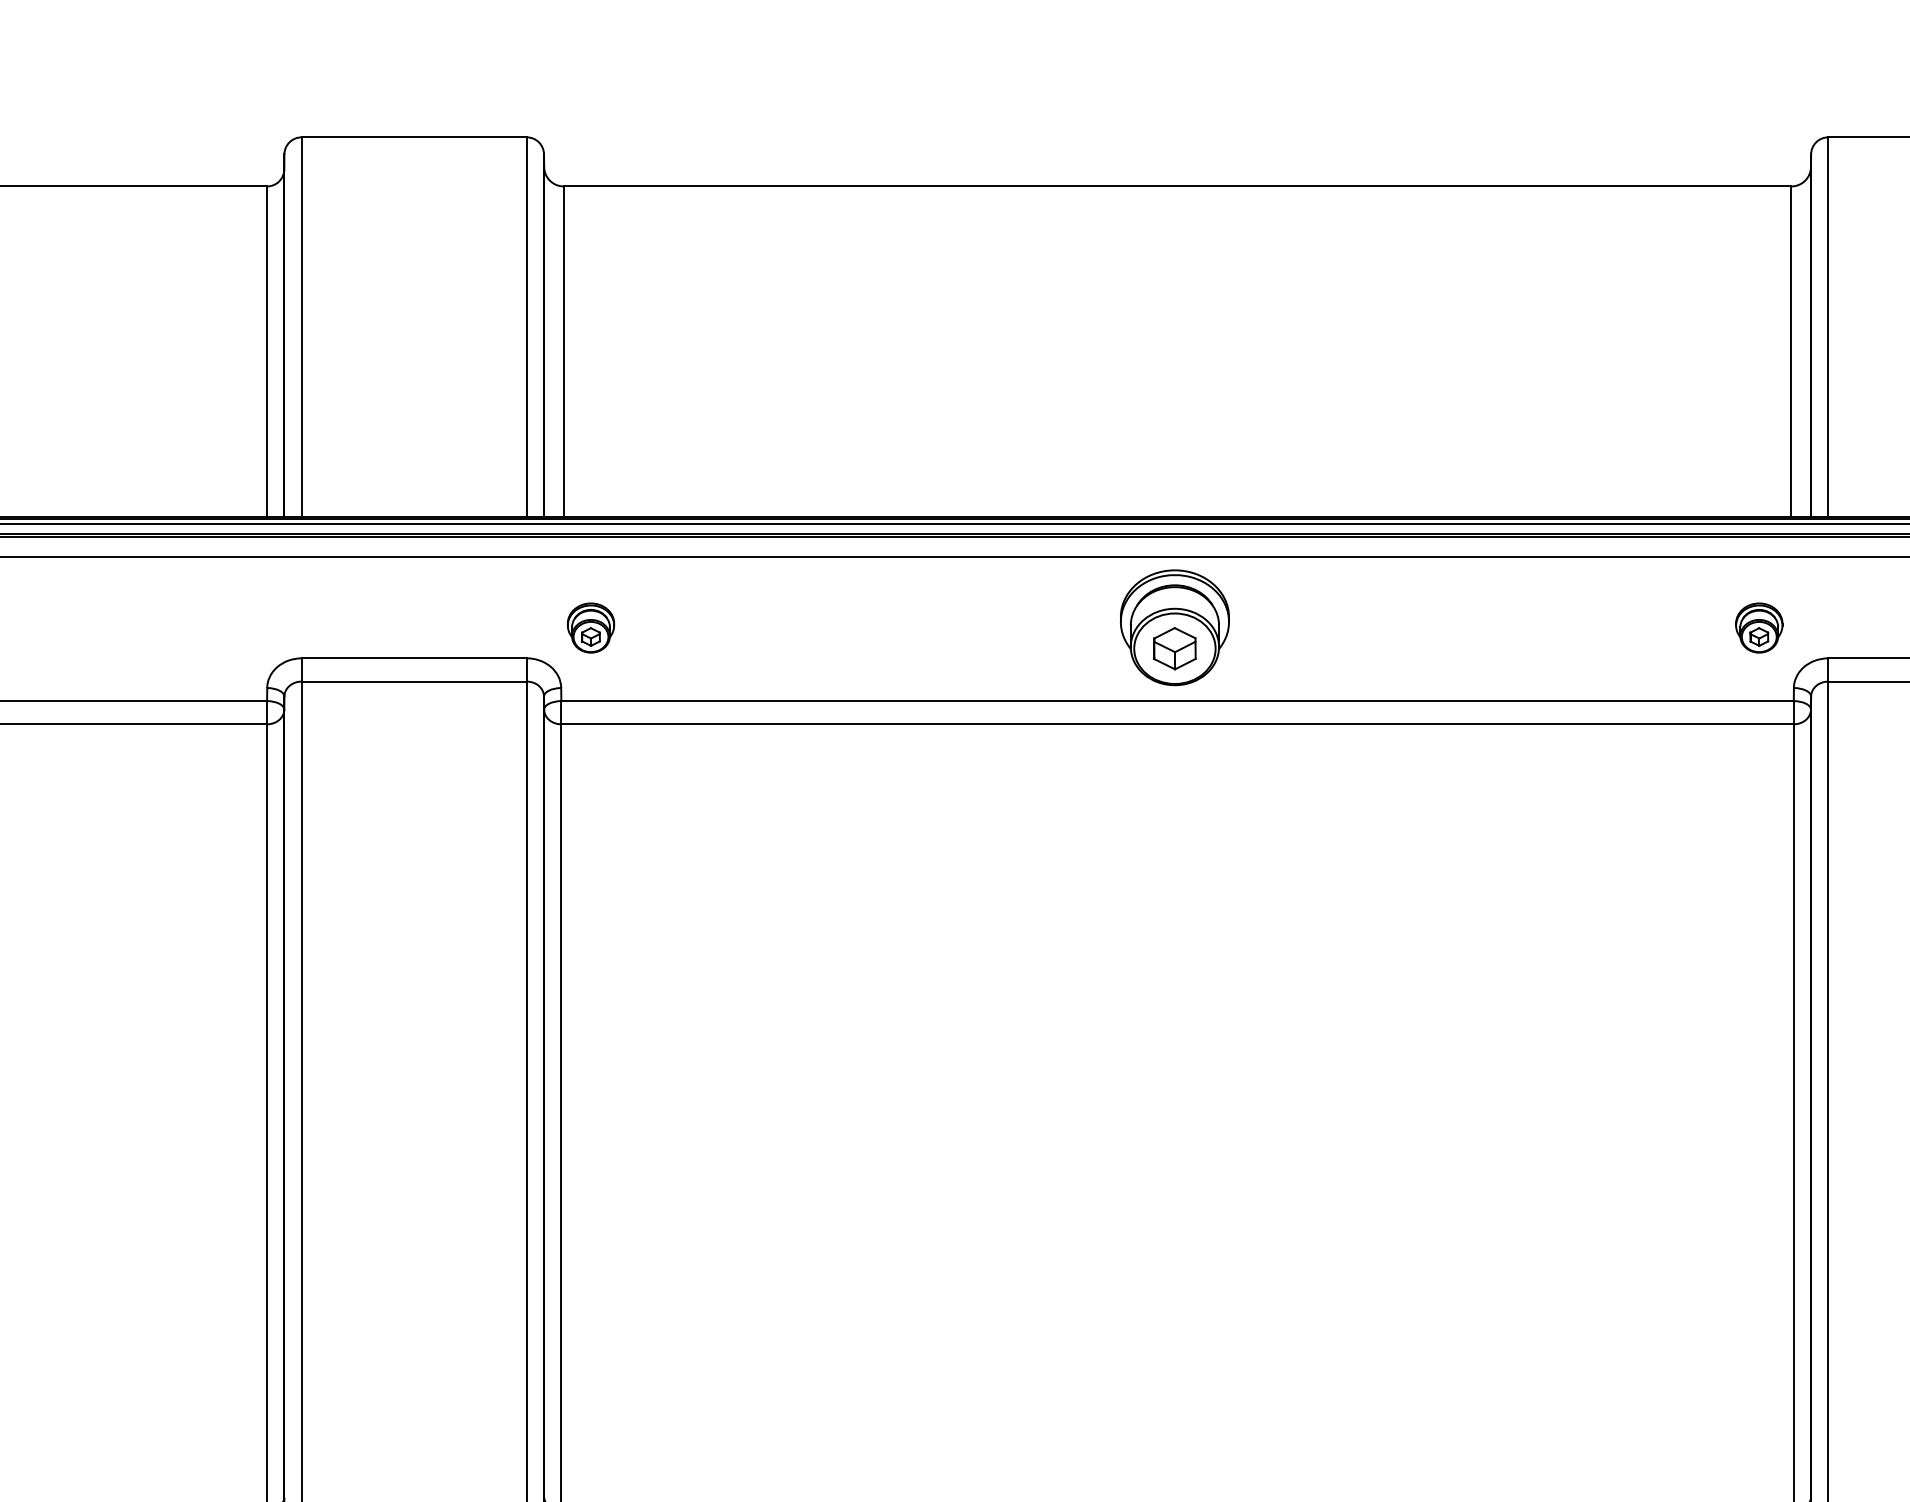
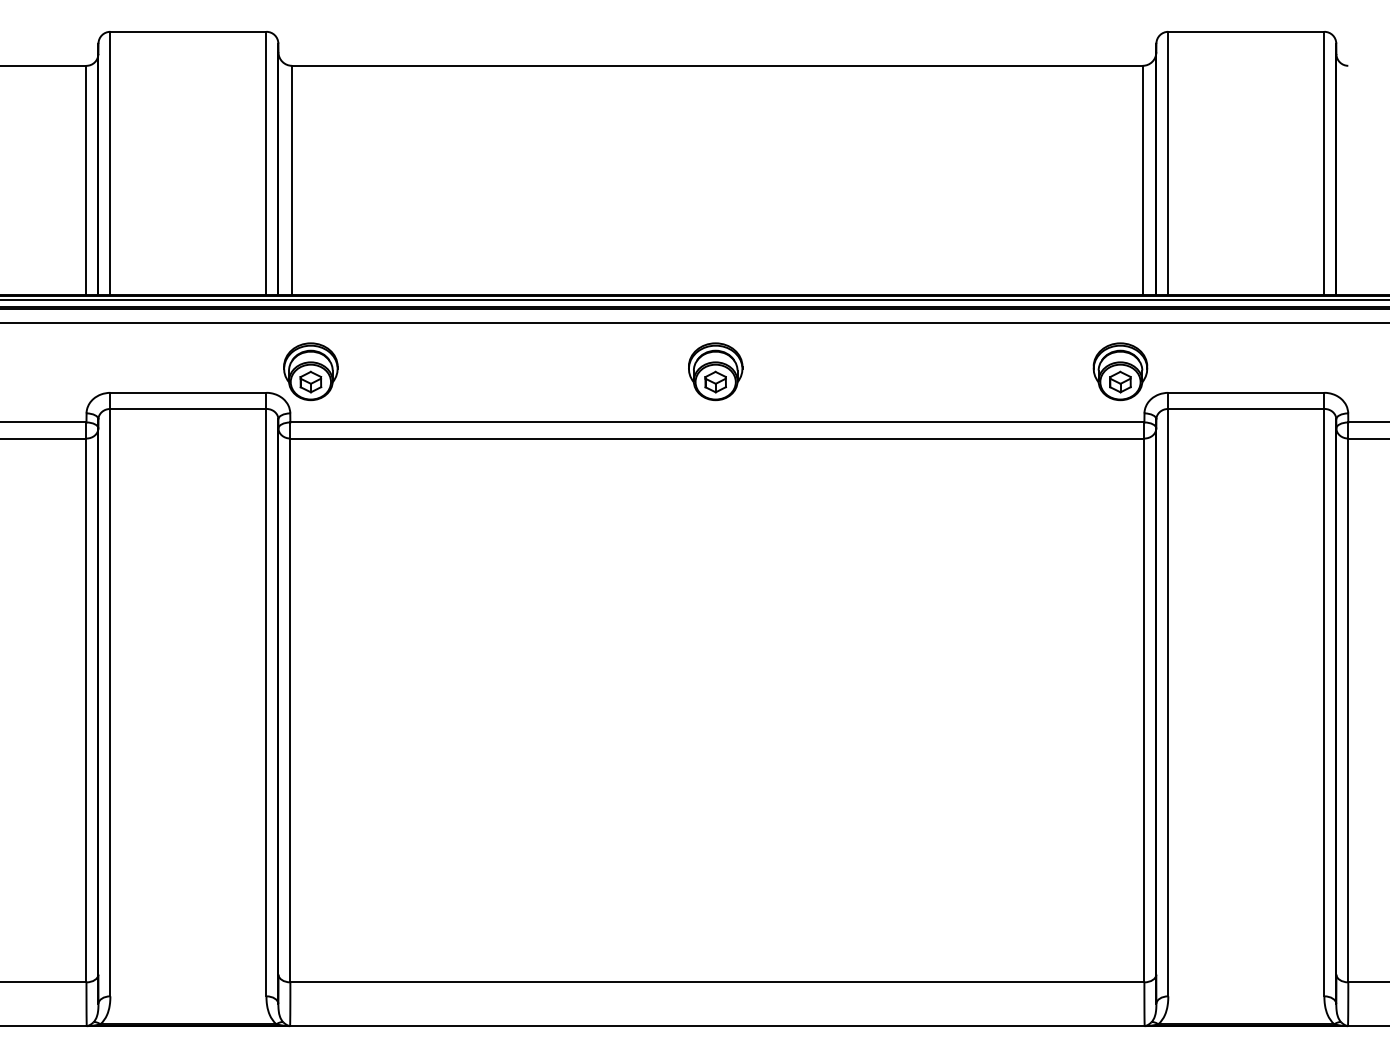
part: (590, 627) -> (310, 371), size x1.67
part: (1174, 627) -> (715, 371), size x0.71
part: (1759, 627) -> (1120, 371), size x1.67

